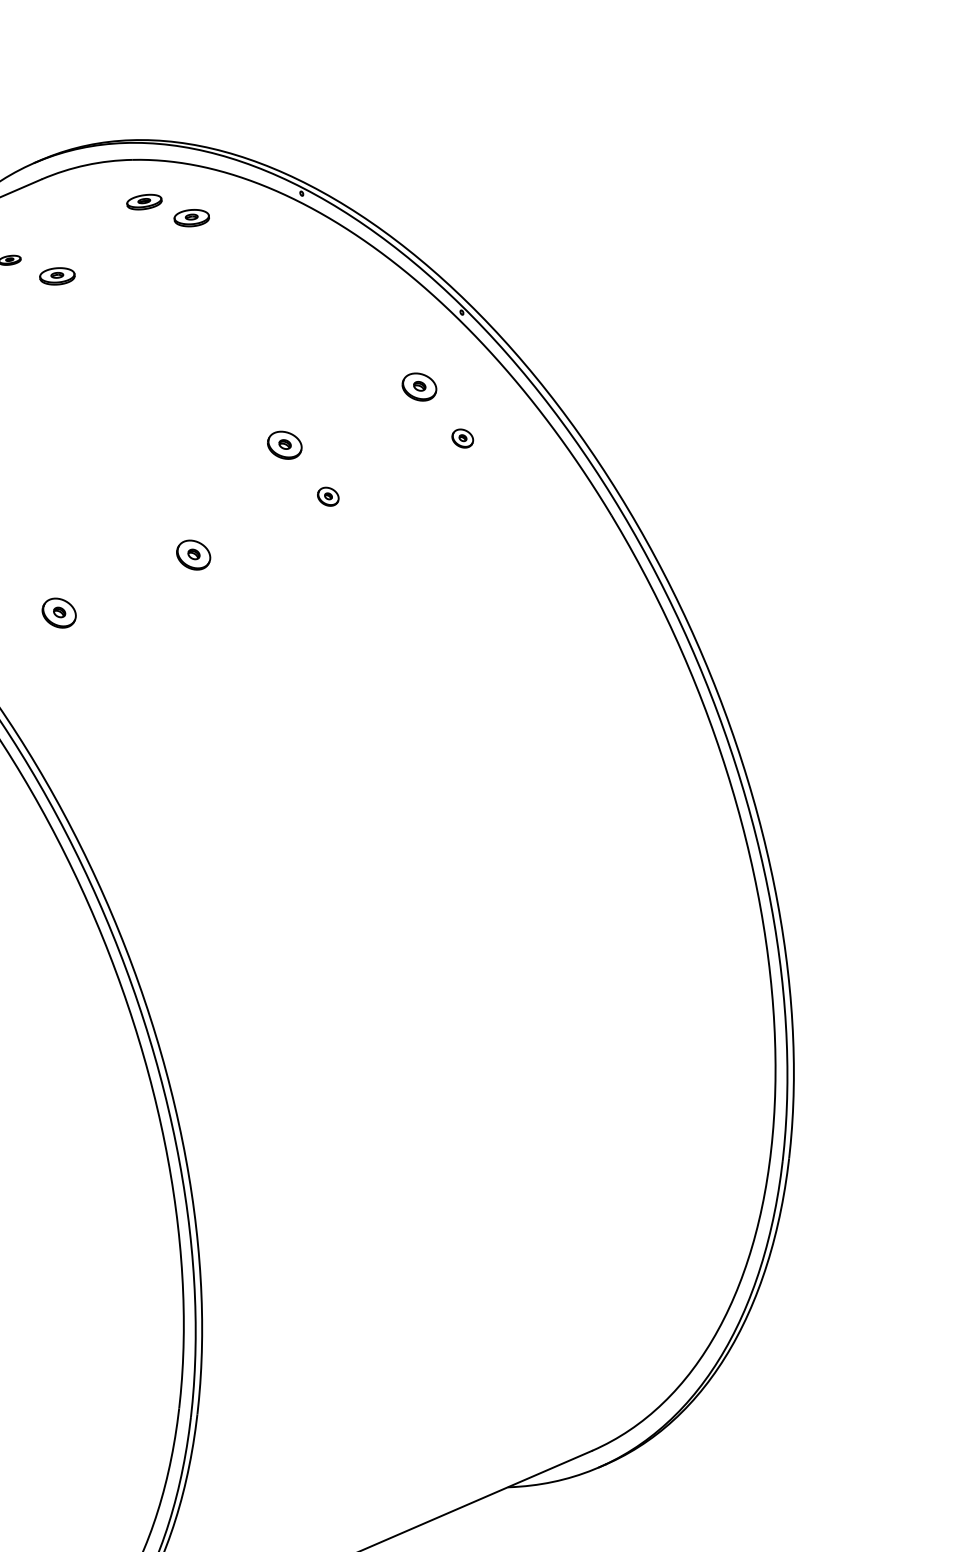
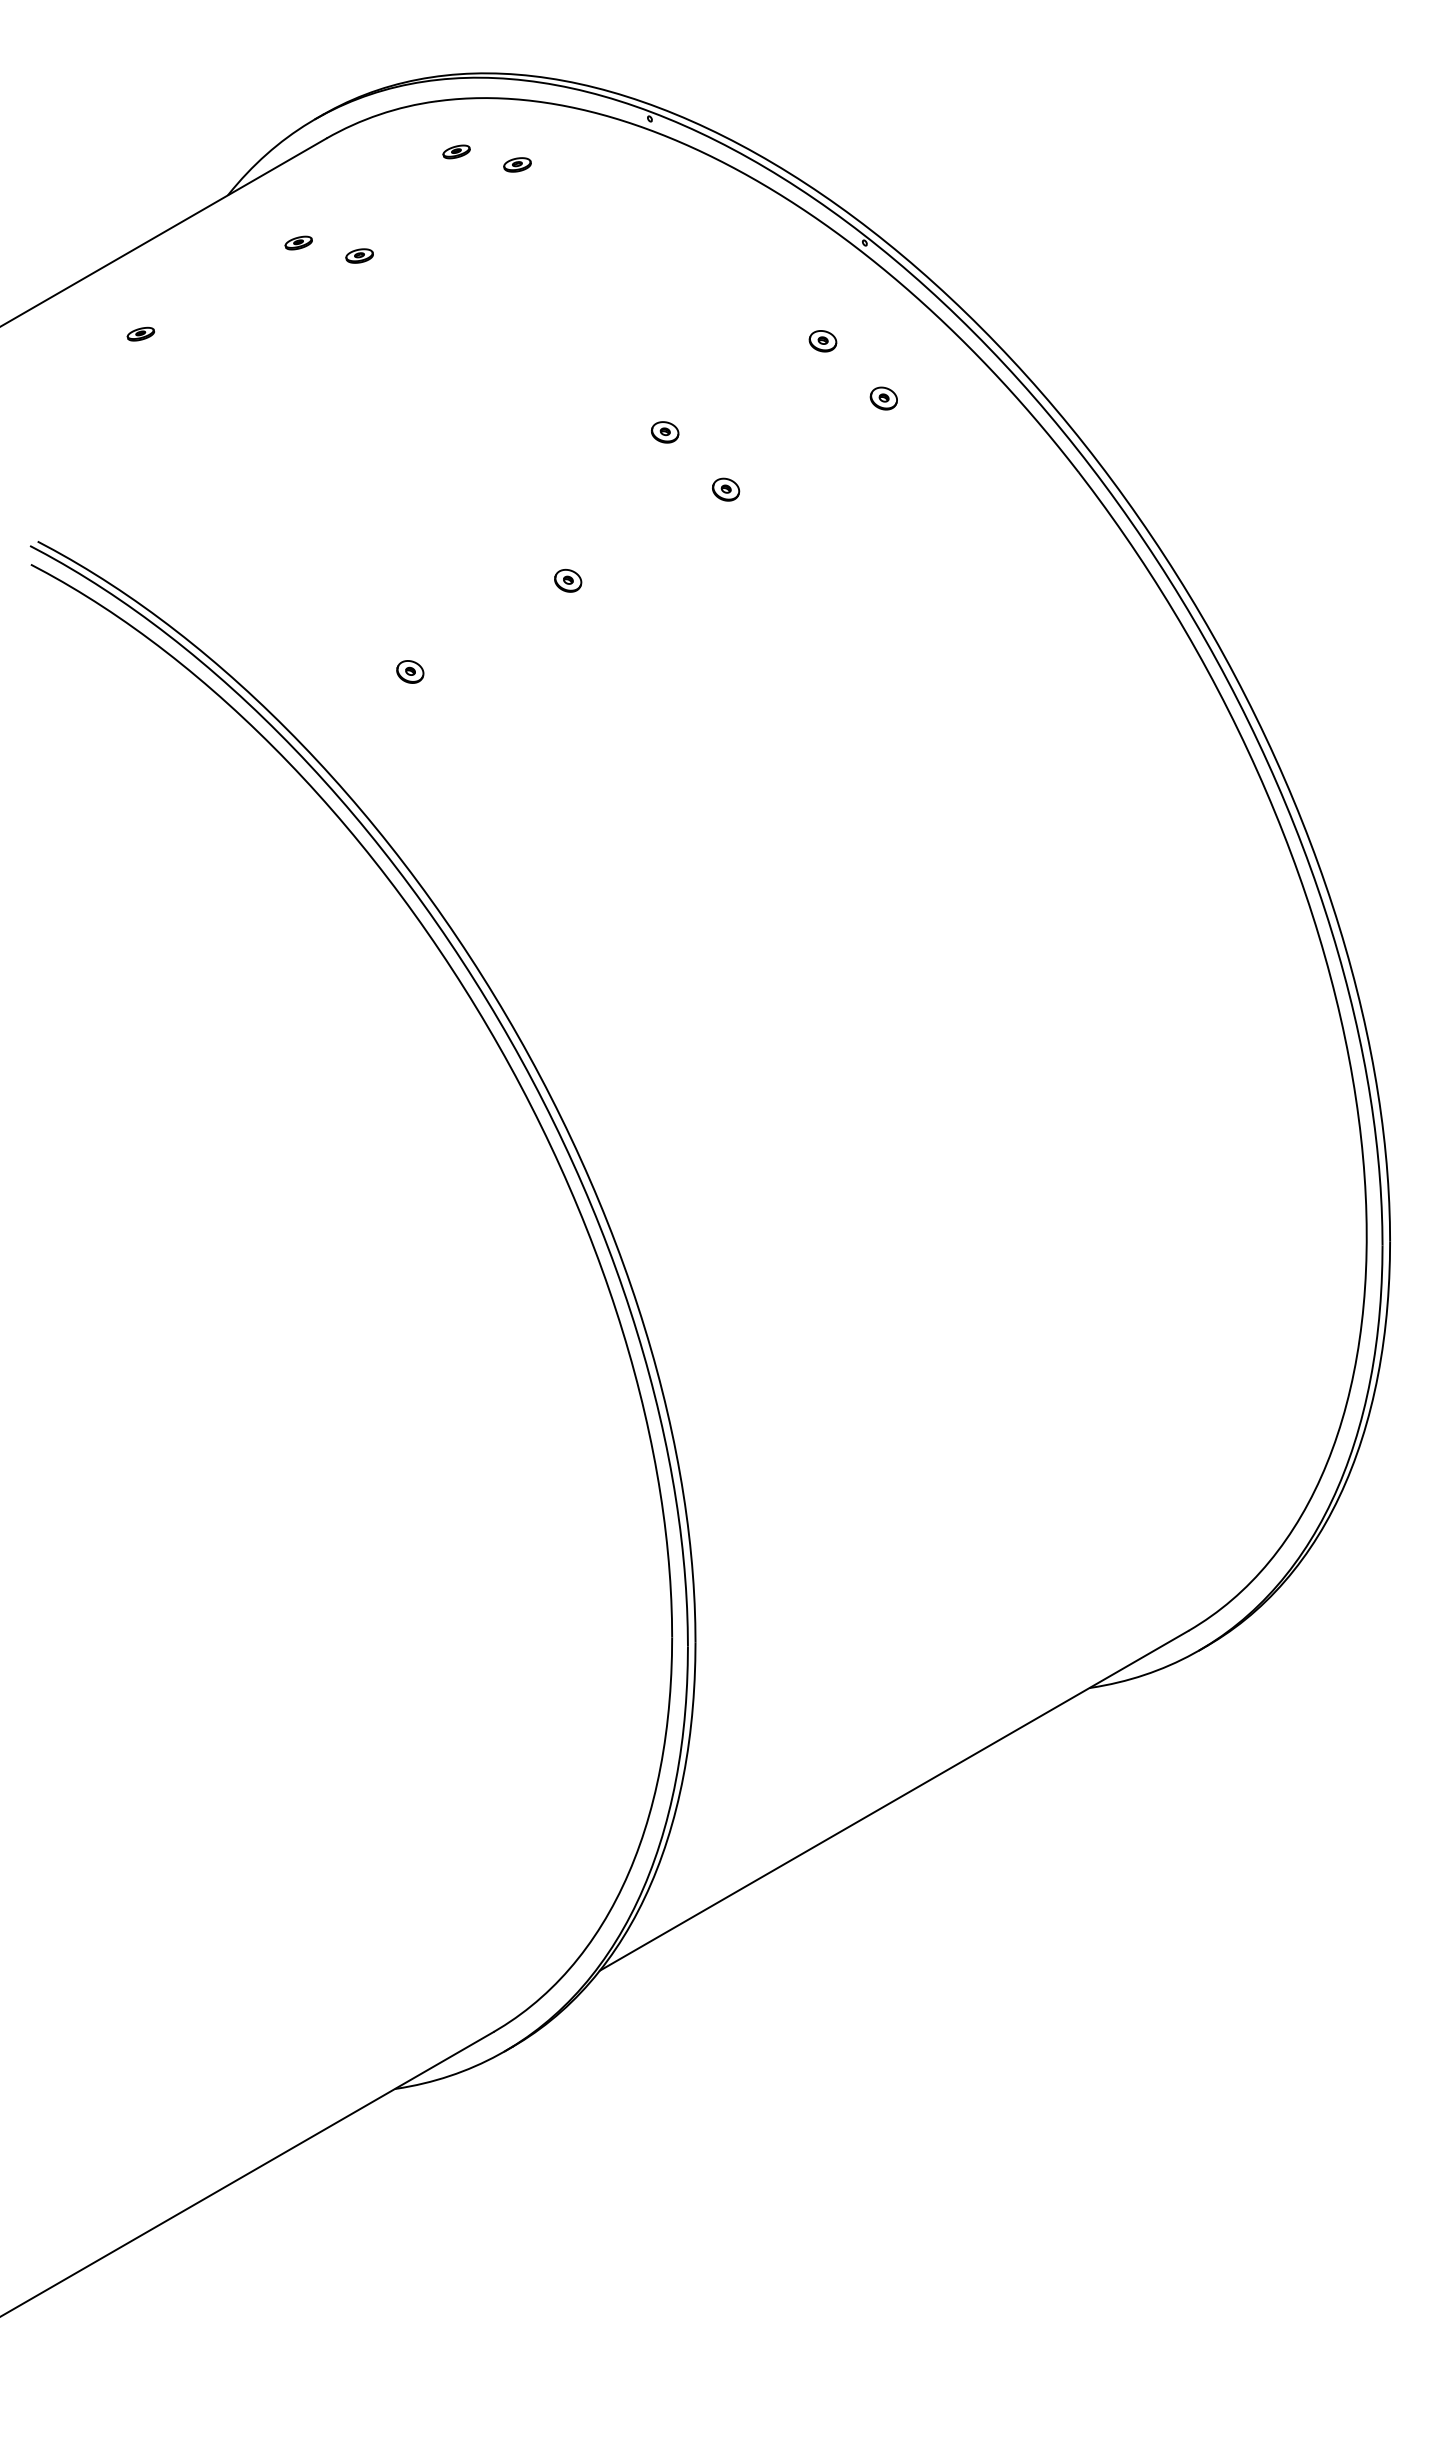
part: (144, 201) -> (456, 151), size x0.62
part: (191, 217) -> (517, 164), size x0.62
part: (57, 275) -> (359, 255), size x0.62
part: (419, 387) -> (822, 341), size x0.62
part: (285, 445) -> (665, 432), size x0.62
part: (194, 554) -> (568, 580), size x0.62
part: (59, 612) -> (410, 671), size x0.62

